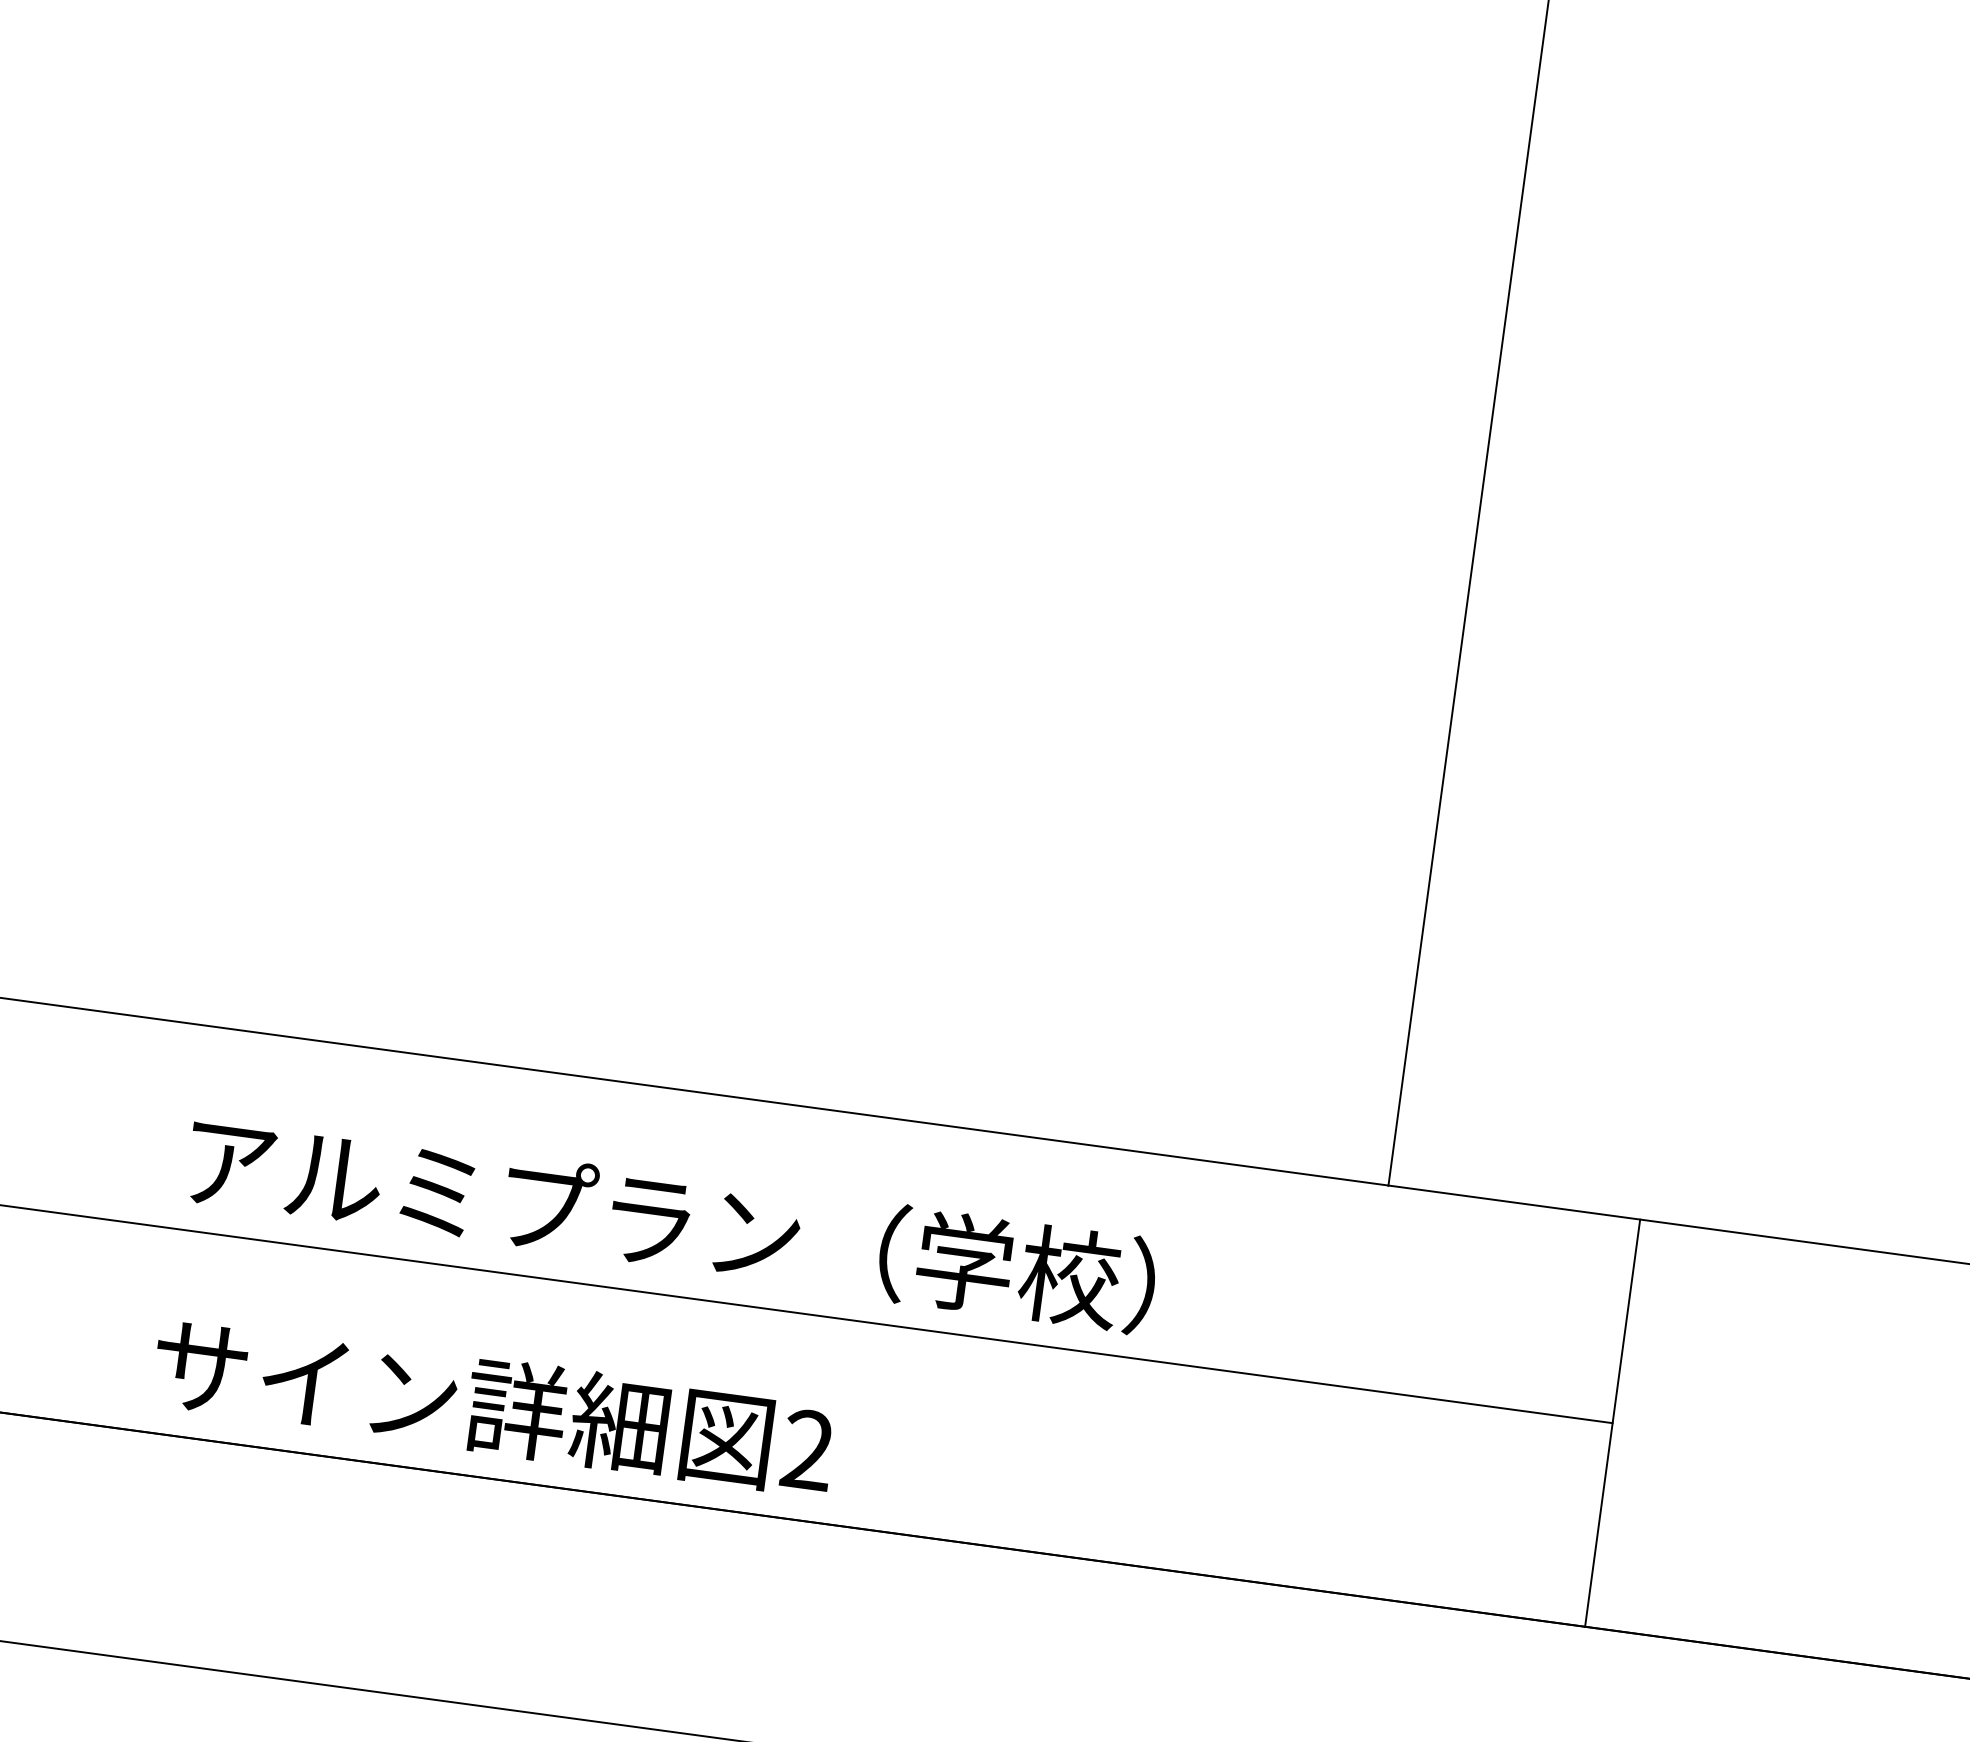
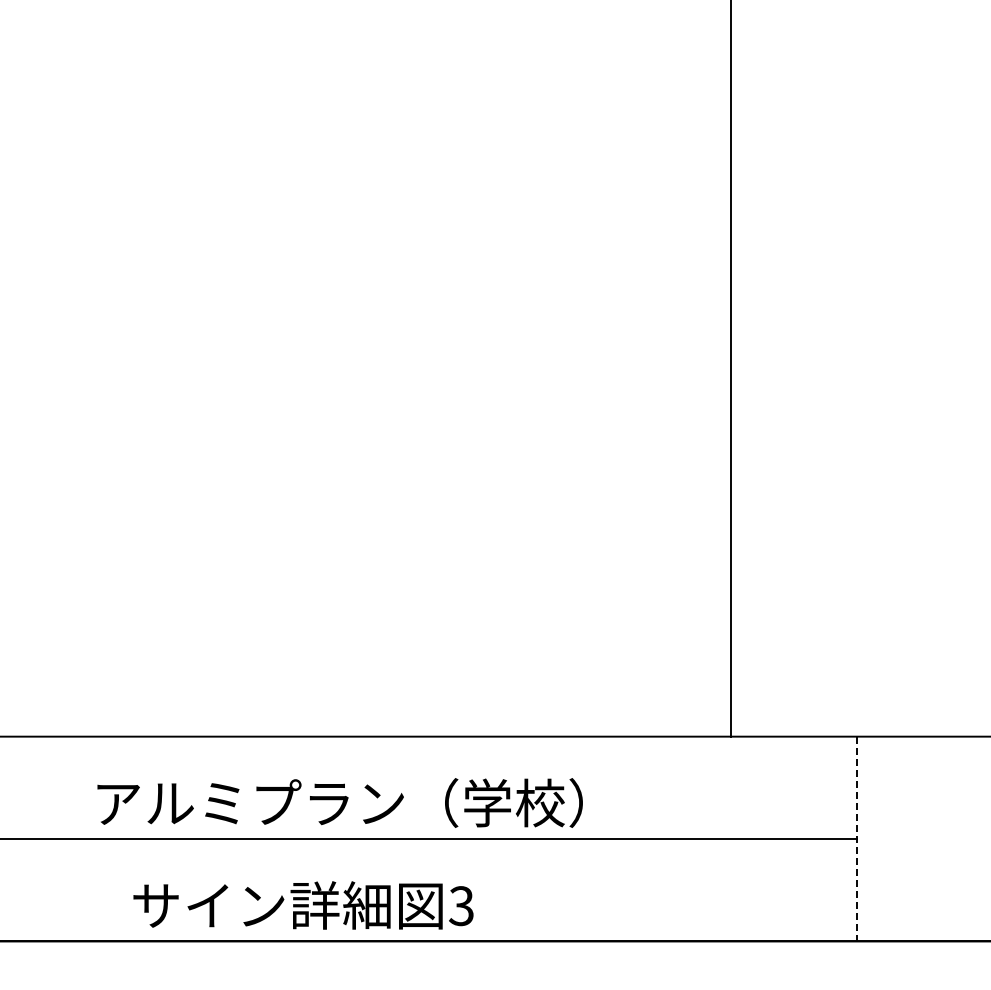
text: (670, 1221) -> (339, 802), moved
line: (1612, 1424) -> (857, 839), solid -> dashed
text: (807, 1450) -> (461, 906), 2 -> 3

